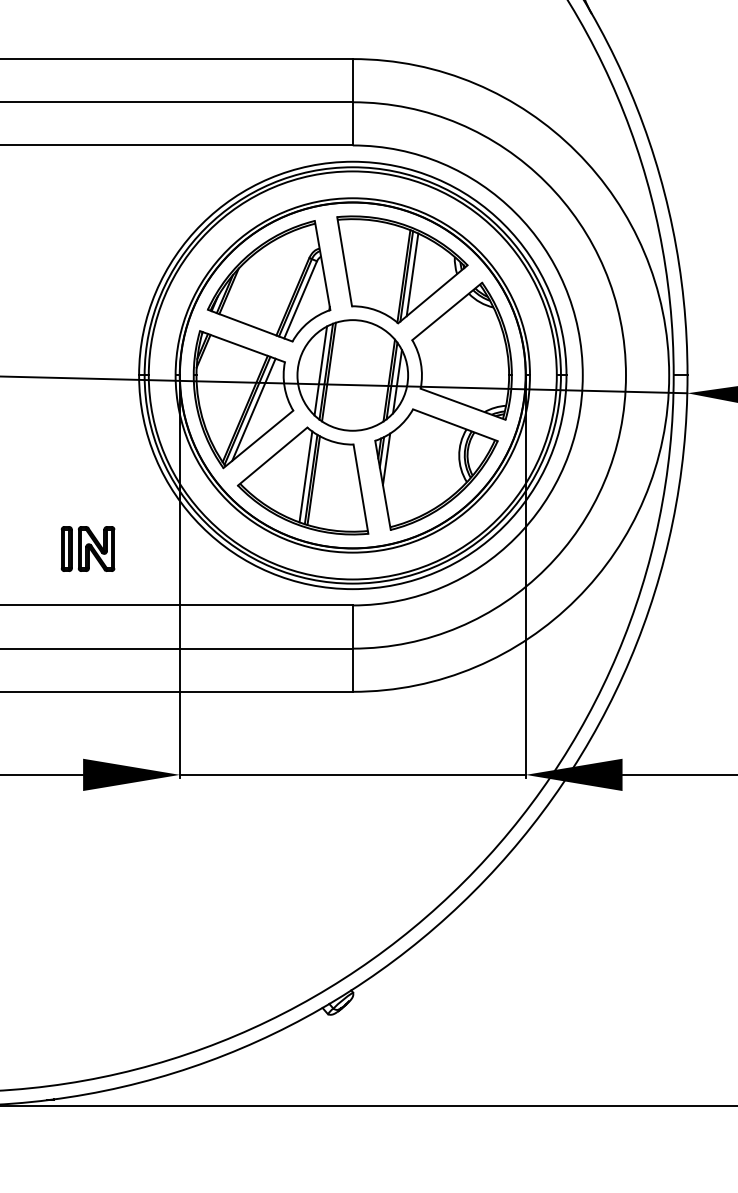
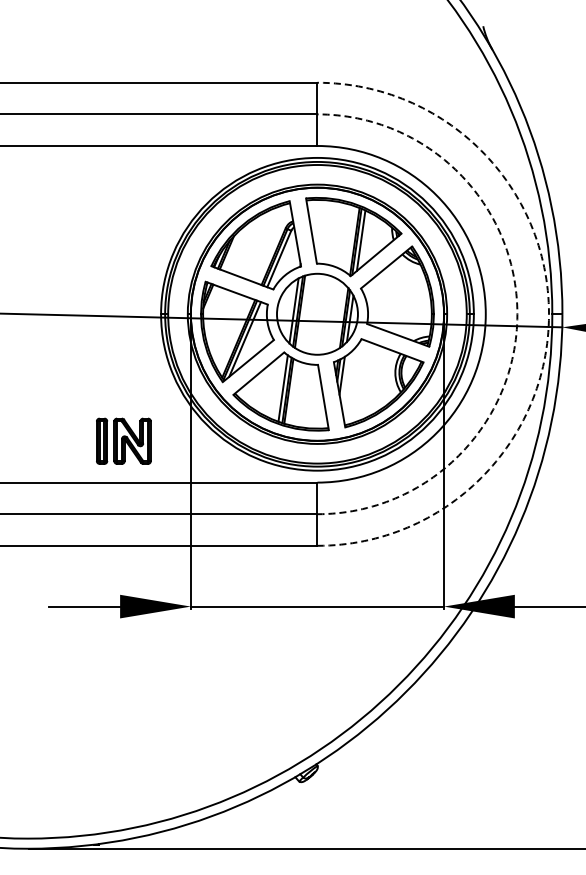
arc: (626, 375) -> (517, 314), solid -> dashed
arc: (669, 375) -> (549, 314), solid -> dashed
part: (87, 549) -> (123, 441), size x1.4

